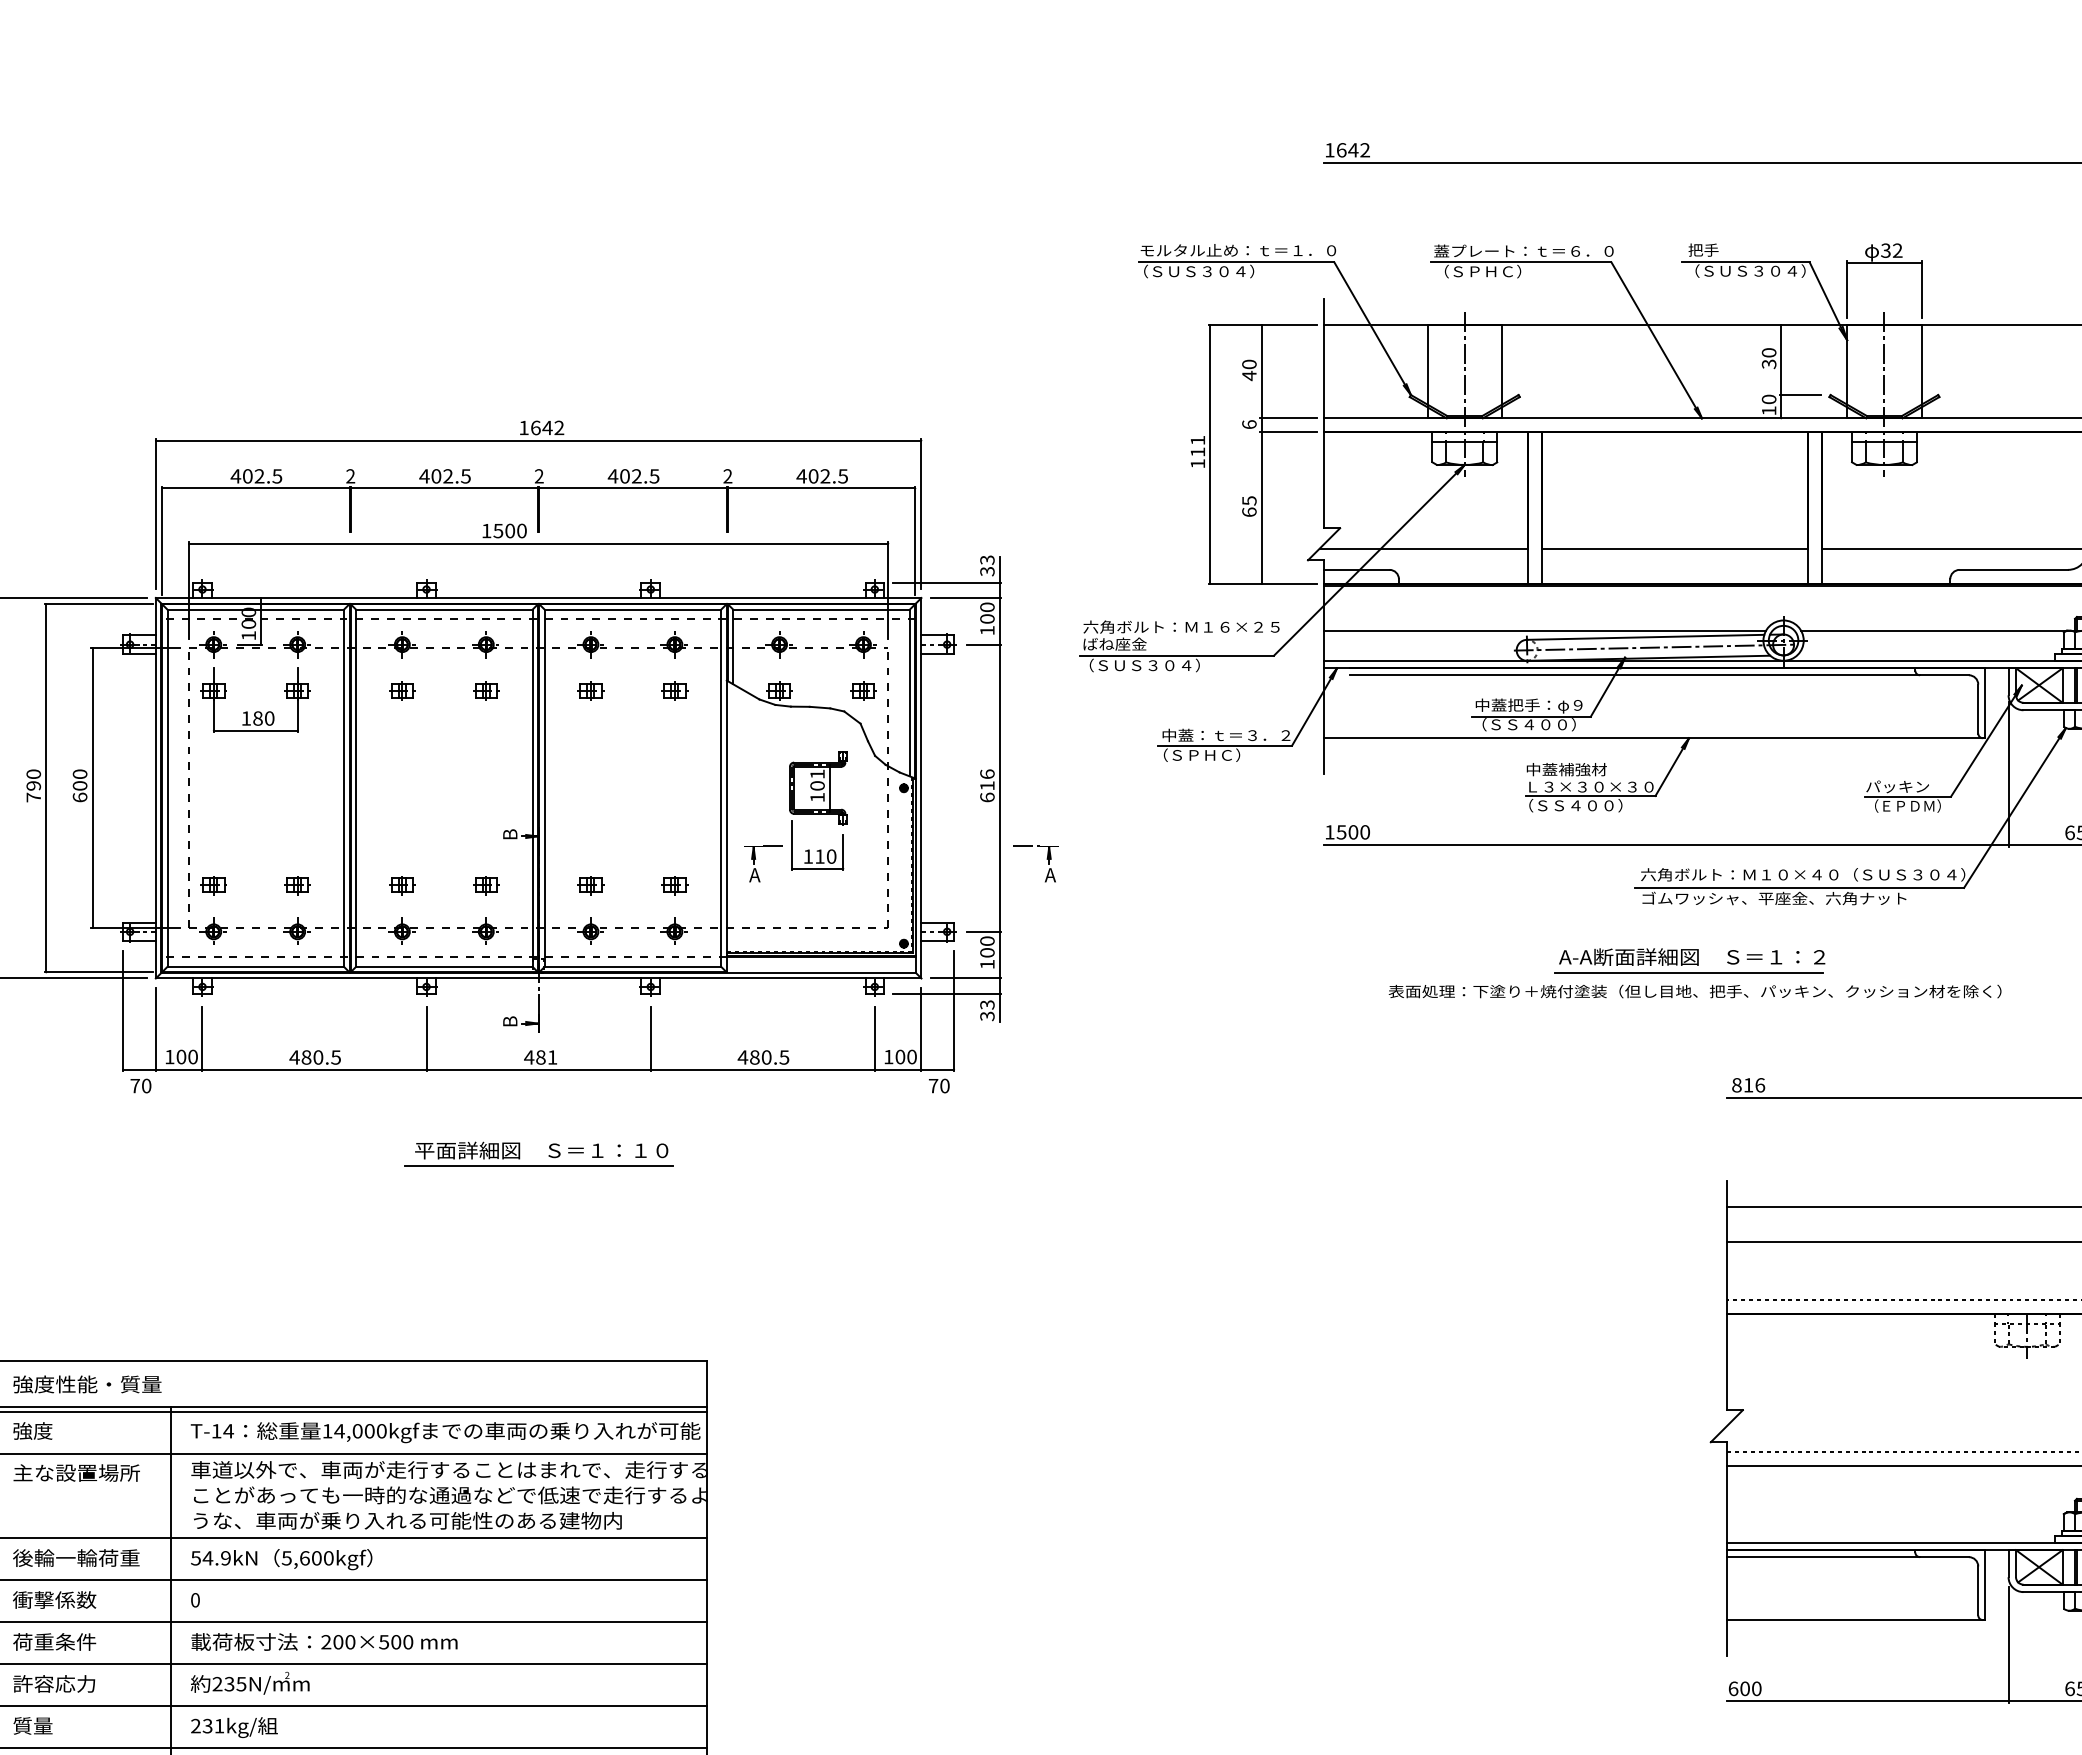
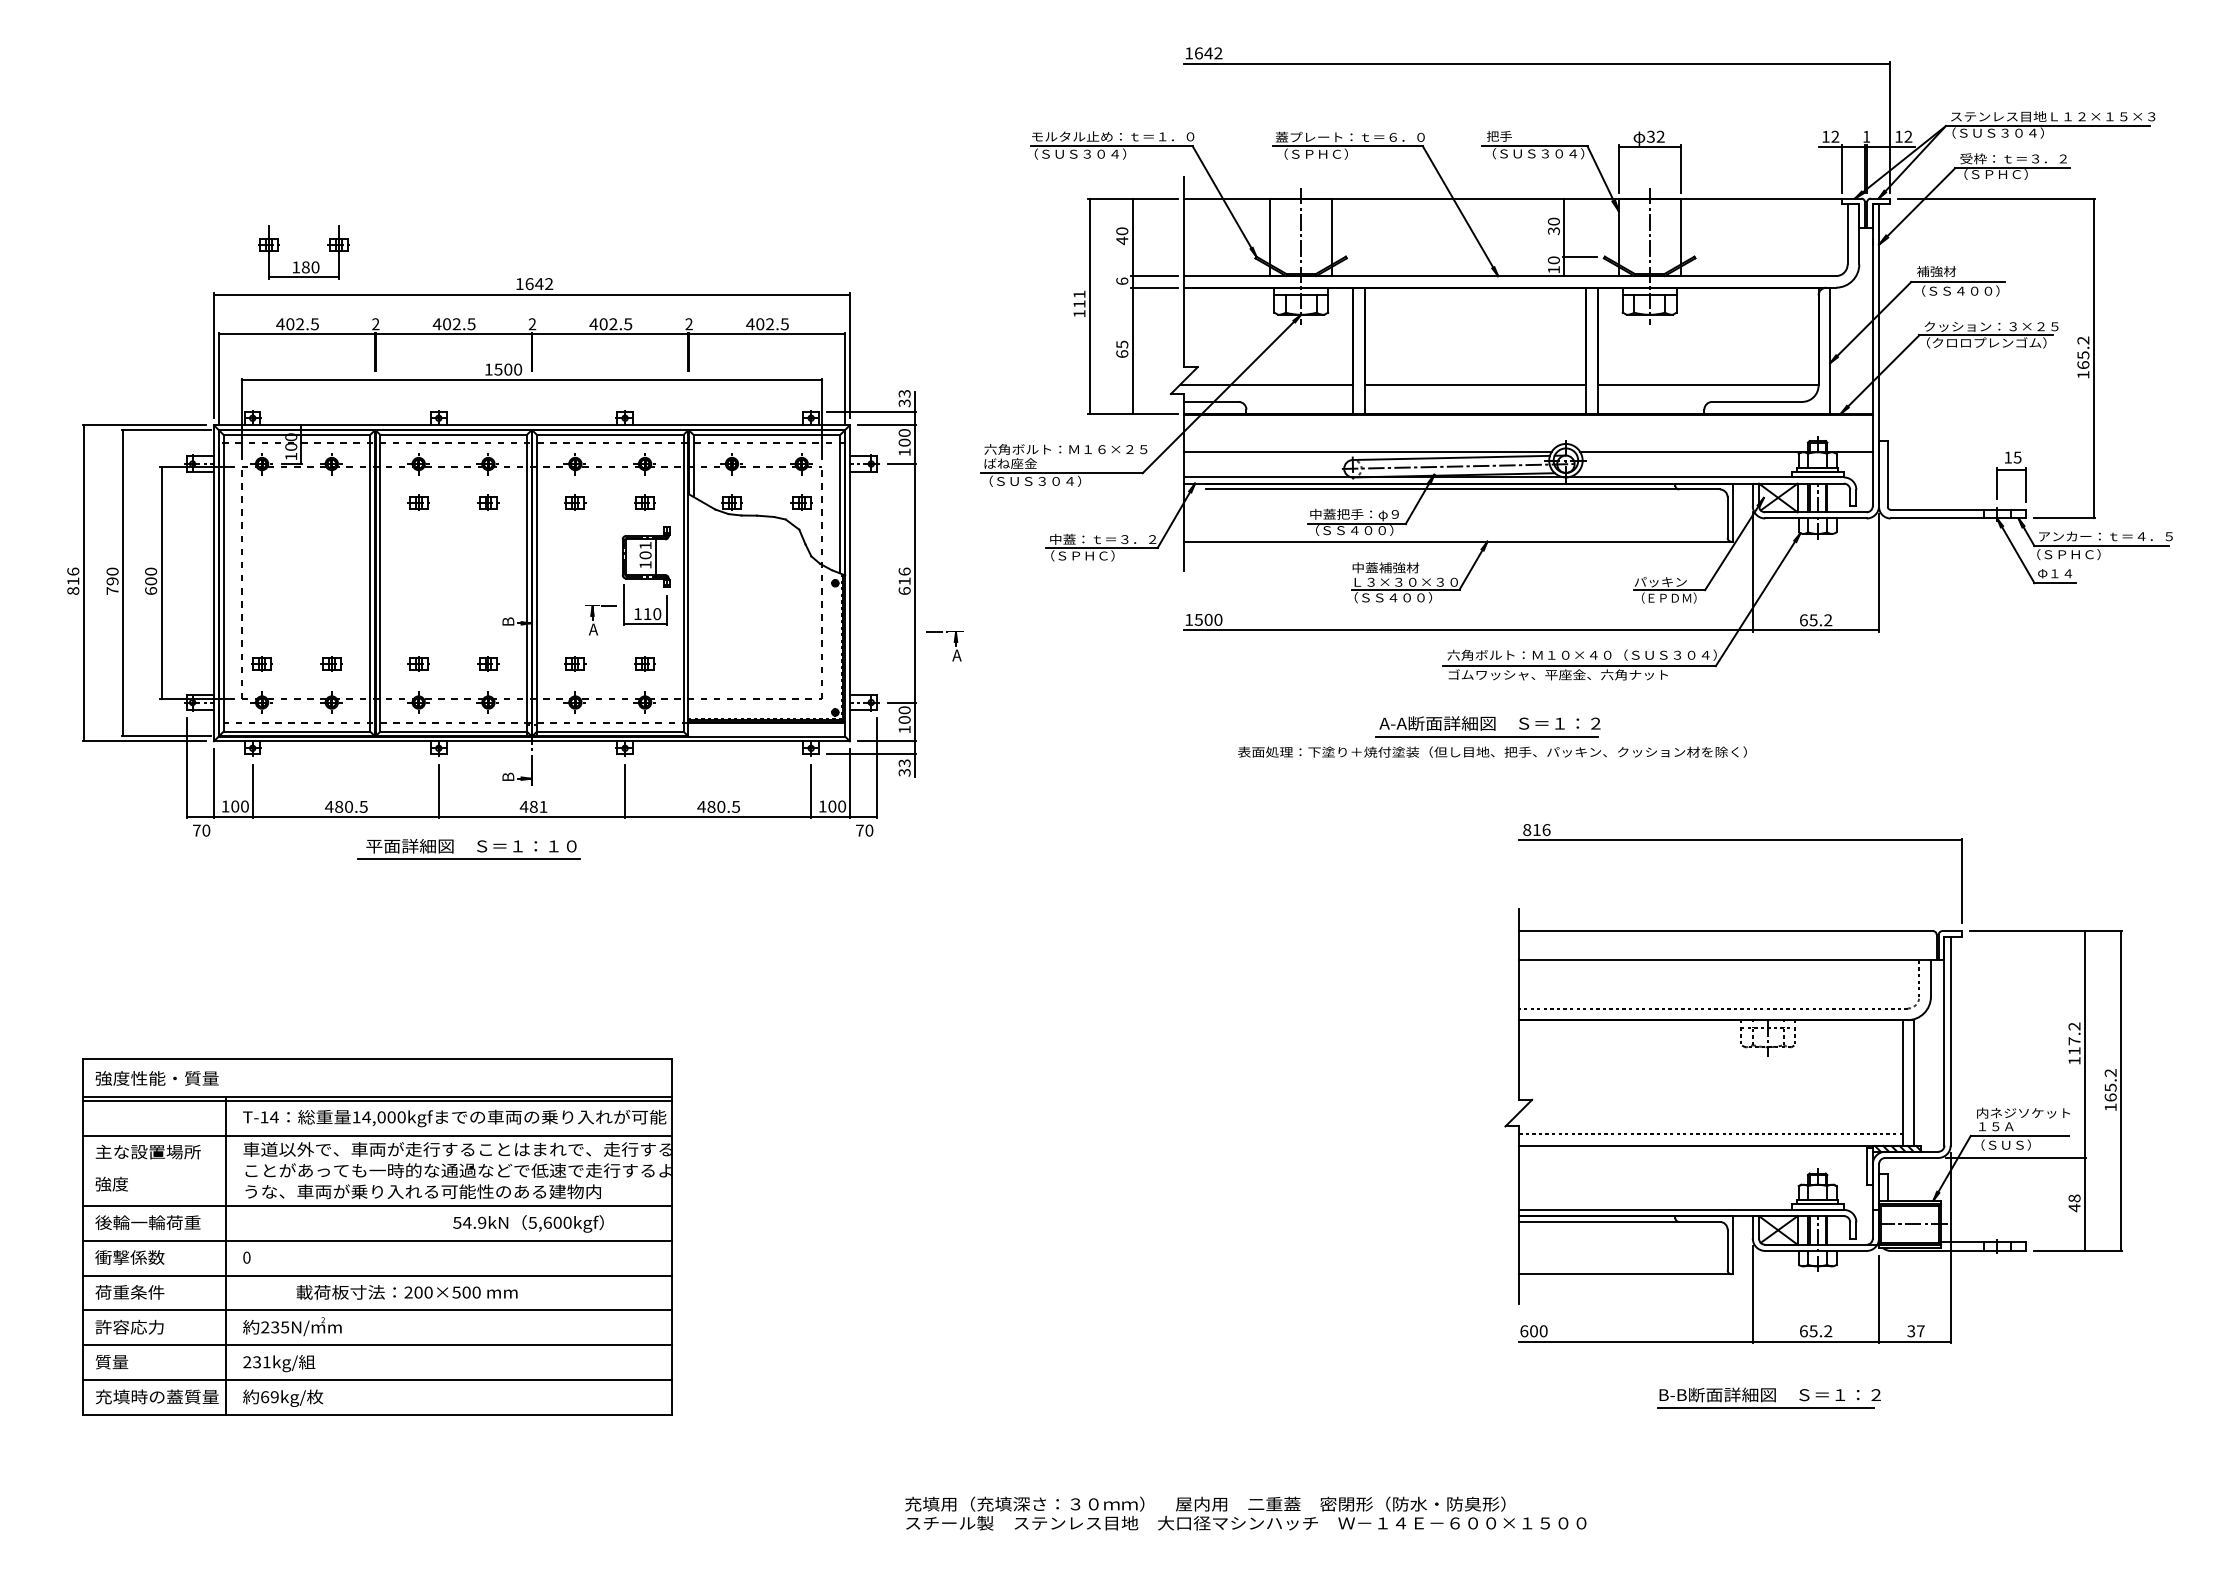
part: (256, 711) -> (304, 261), moved
part: (795, 816) -> (627, 580), moved
part: (538, 1165) -> (468, 858), moved
text: (32, 1430) -> (111, 1183), moved
text: (281, 1559) -> (528, 1223), moved
text: (323, 1642) -> (406, 1292), moved

